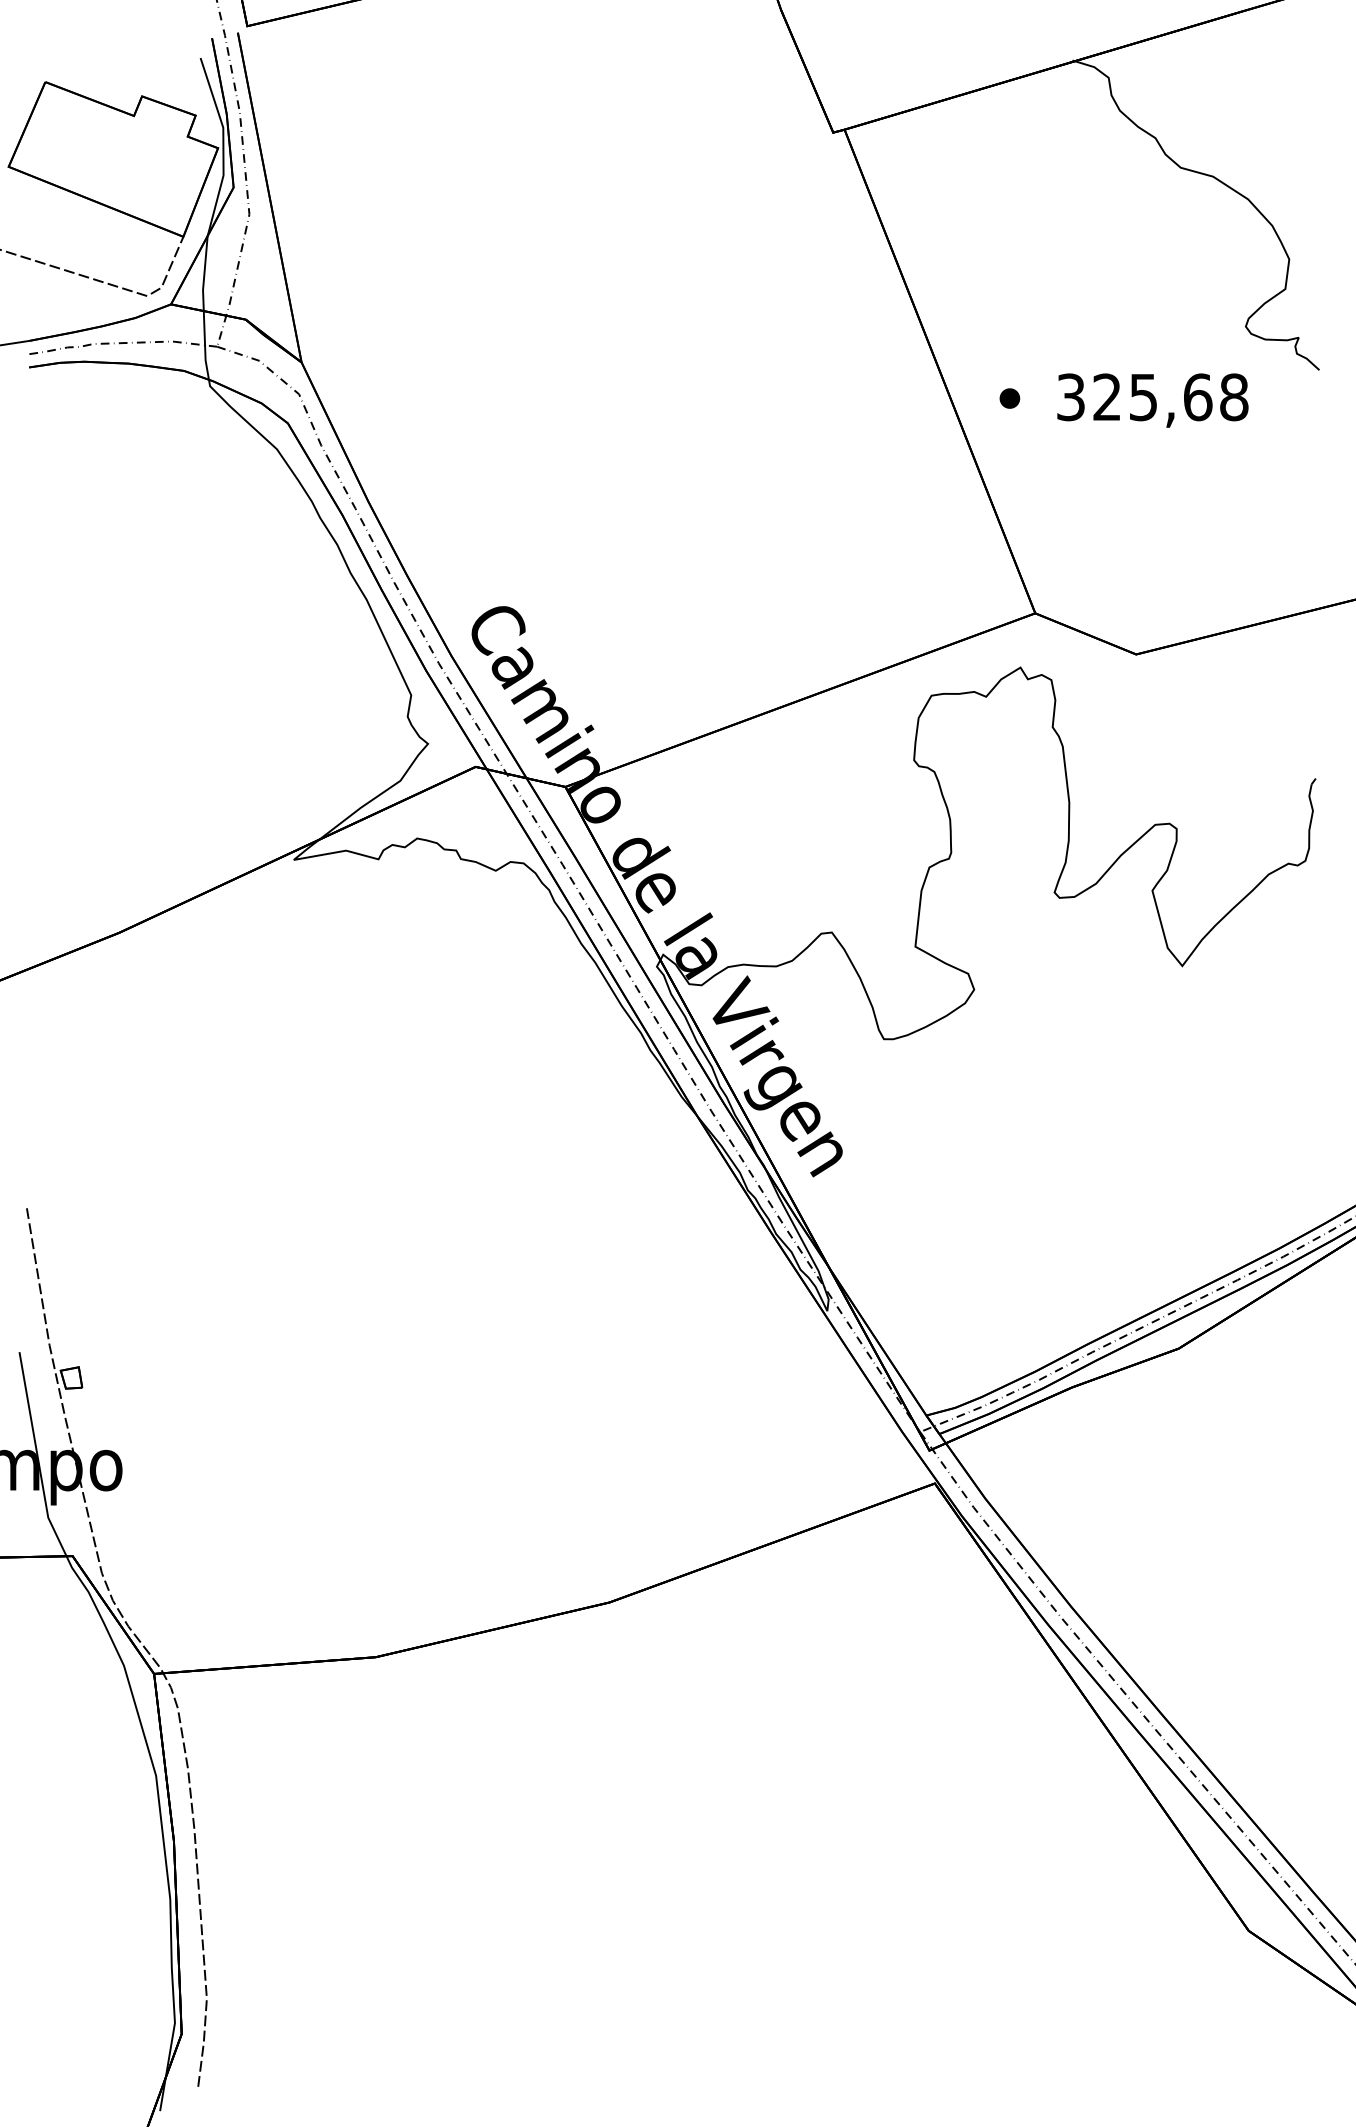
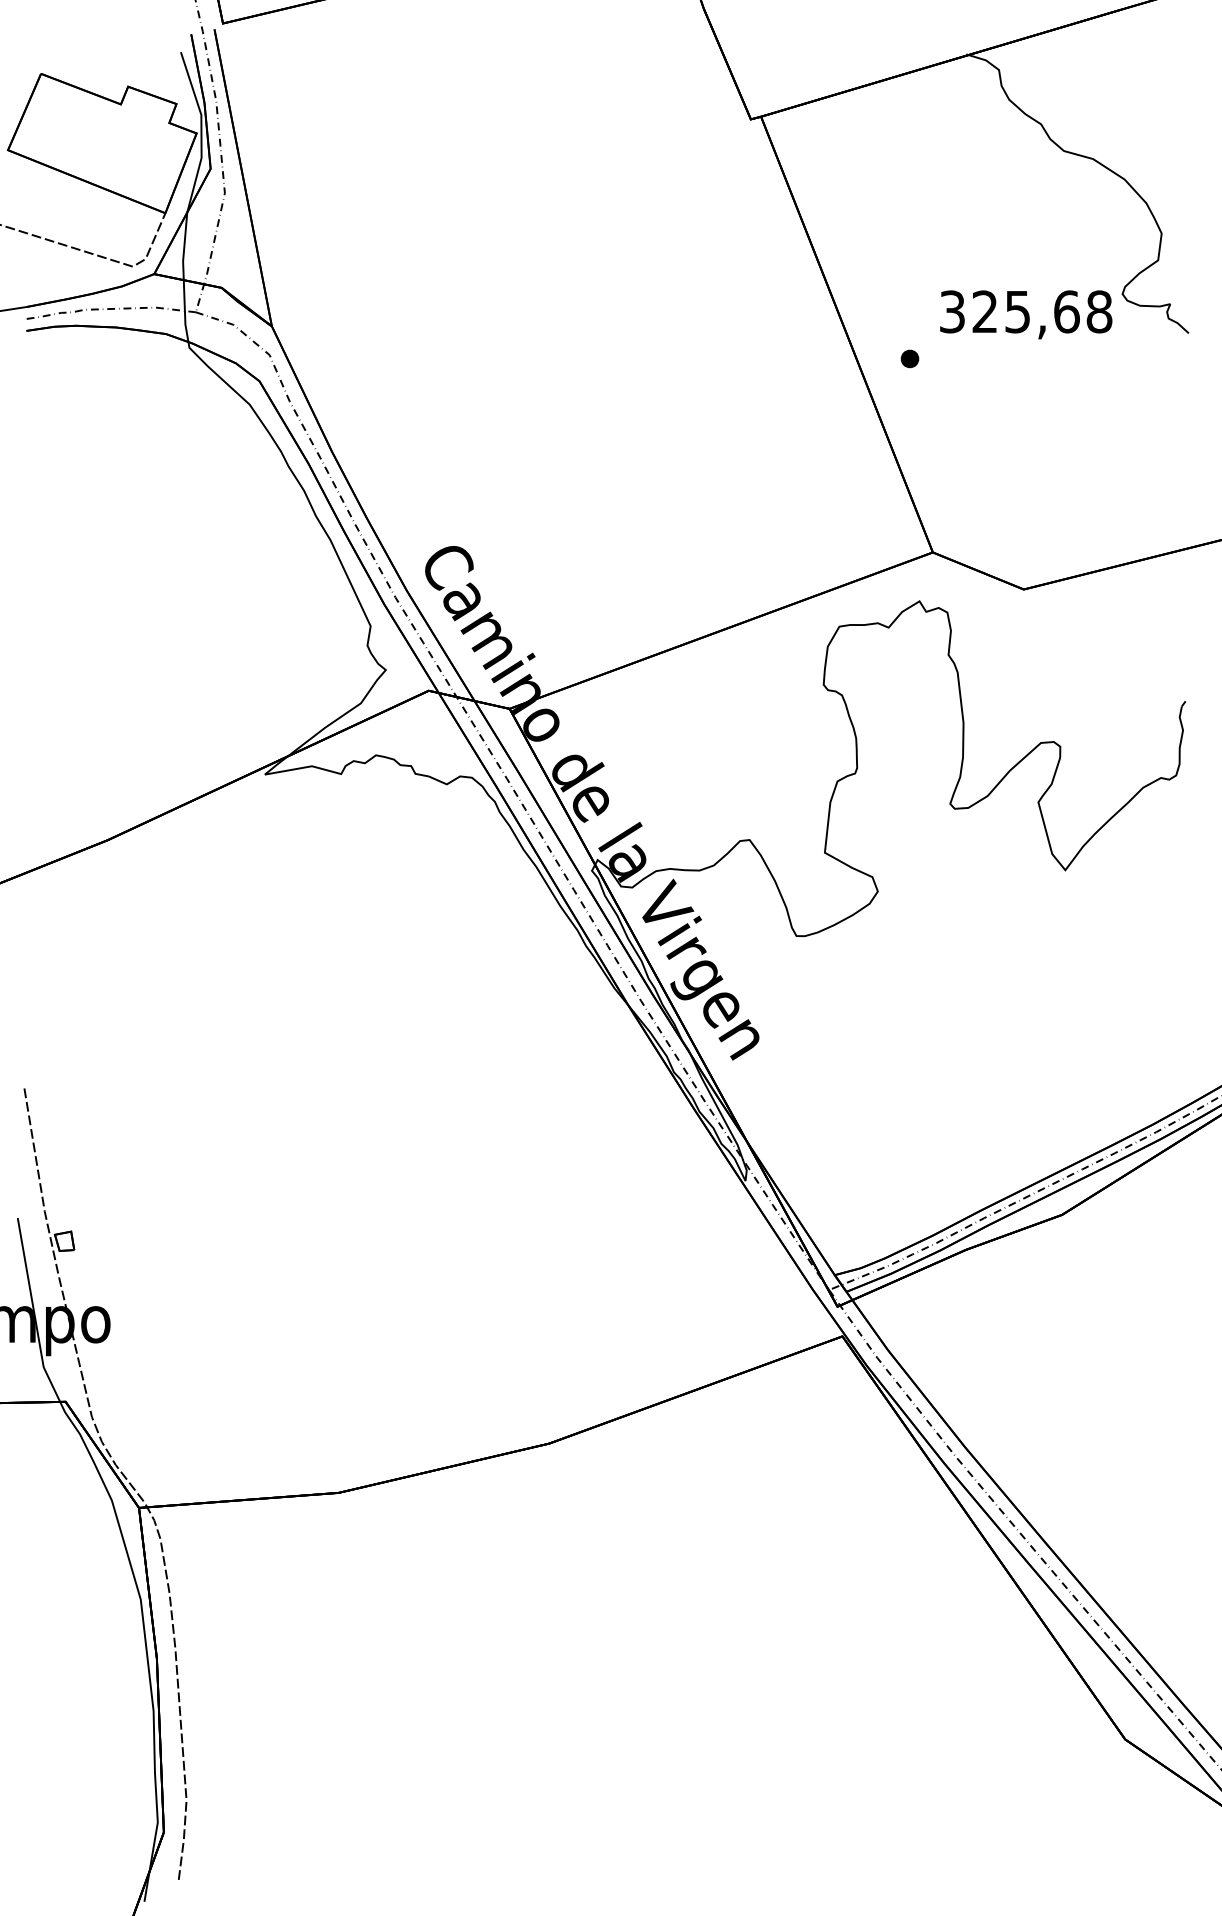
text: (1152, 400) -> (1025, 314), moved

